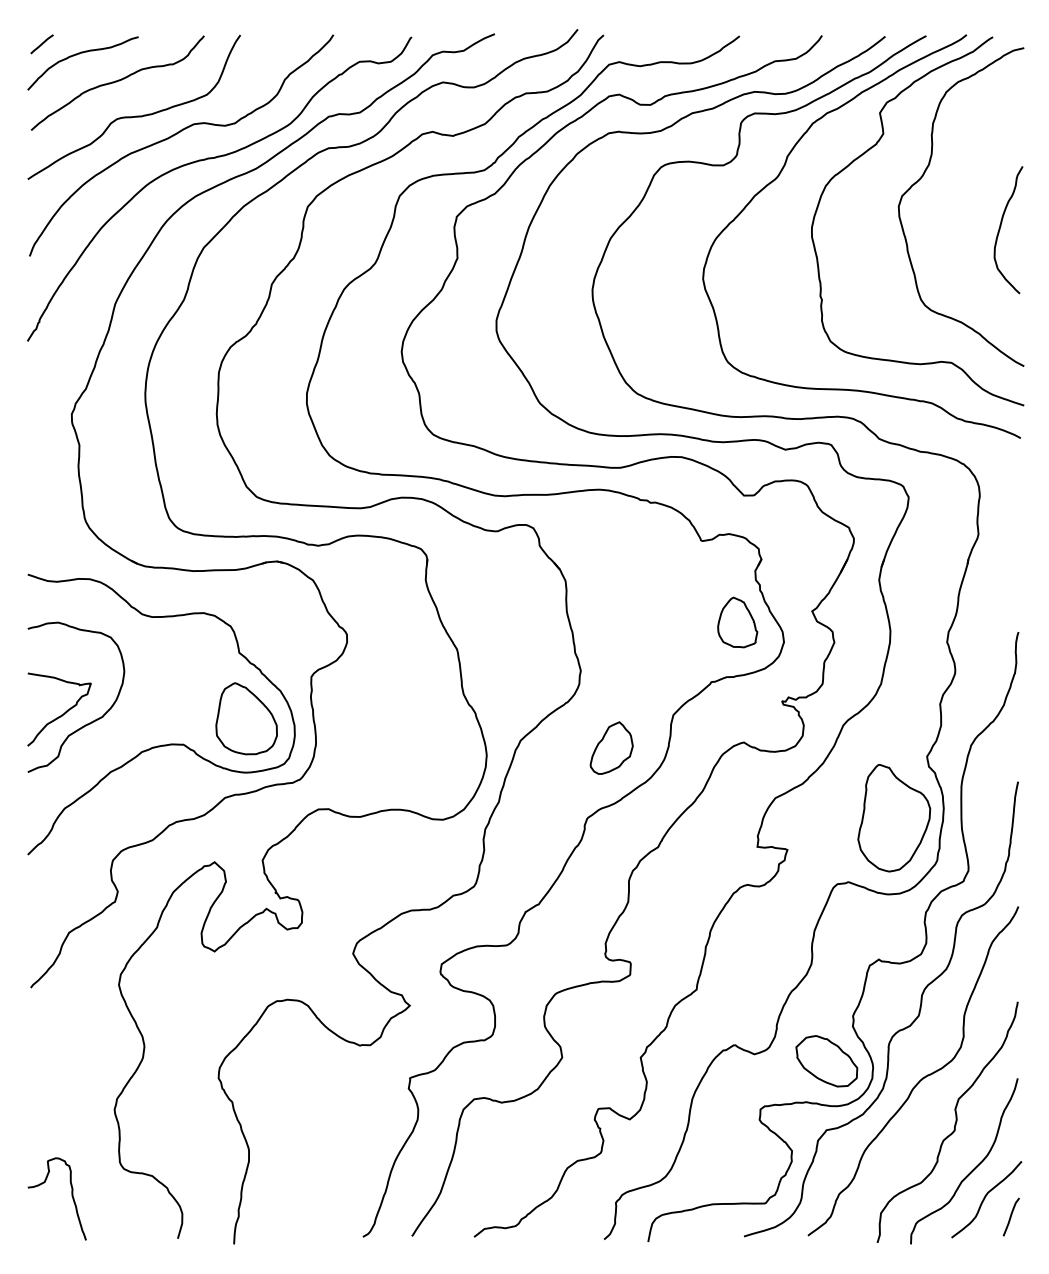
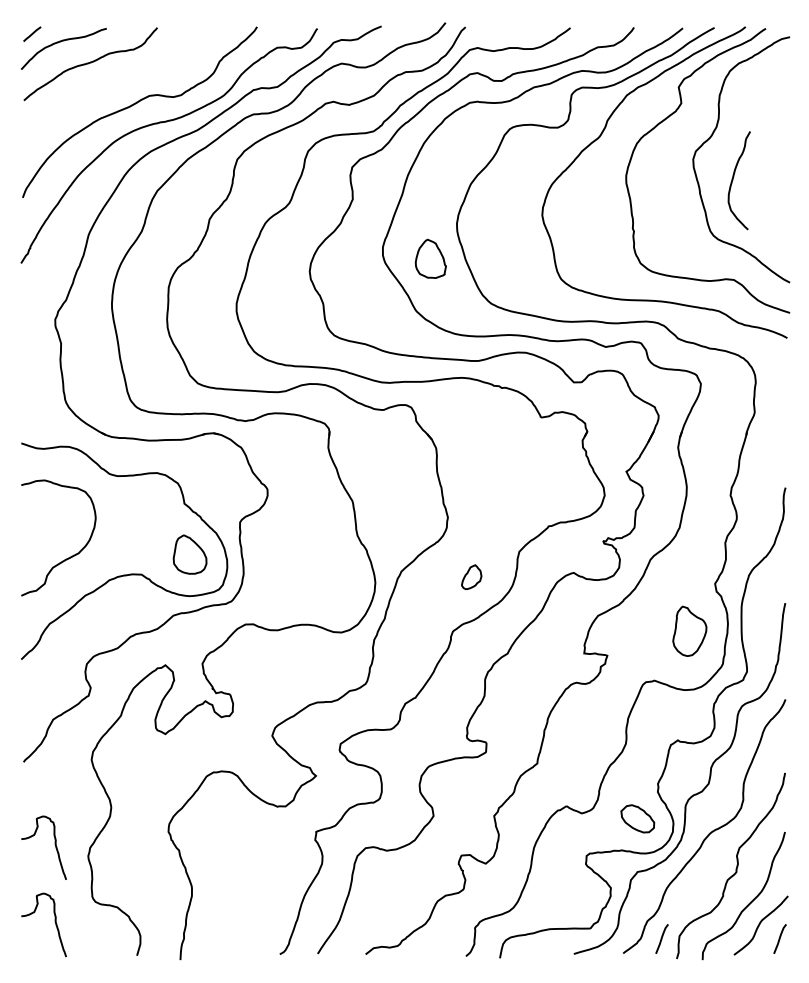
curve: (135, 115) -> (104, 89), removed
curve: (1000, 230) -> (733, 180), moved
part: (737, 622) -> (430, 258), moved
curve: (61, 714) -> (47, 551), removed
part: (246, 718) -> (190, 554), size x0.7
part: (611, 747) -> (471, 576), size x0.6
part: (894, 818) -> (689, 631), size x0.6
part: (826, 1061) -> (637, 819), size x0.7
curve: (71, 1096) -> (55, 846), added
curve: (857, 1216) -> (661, 938), added

